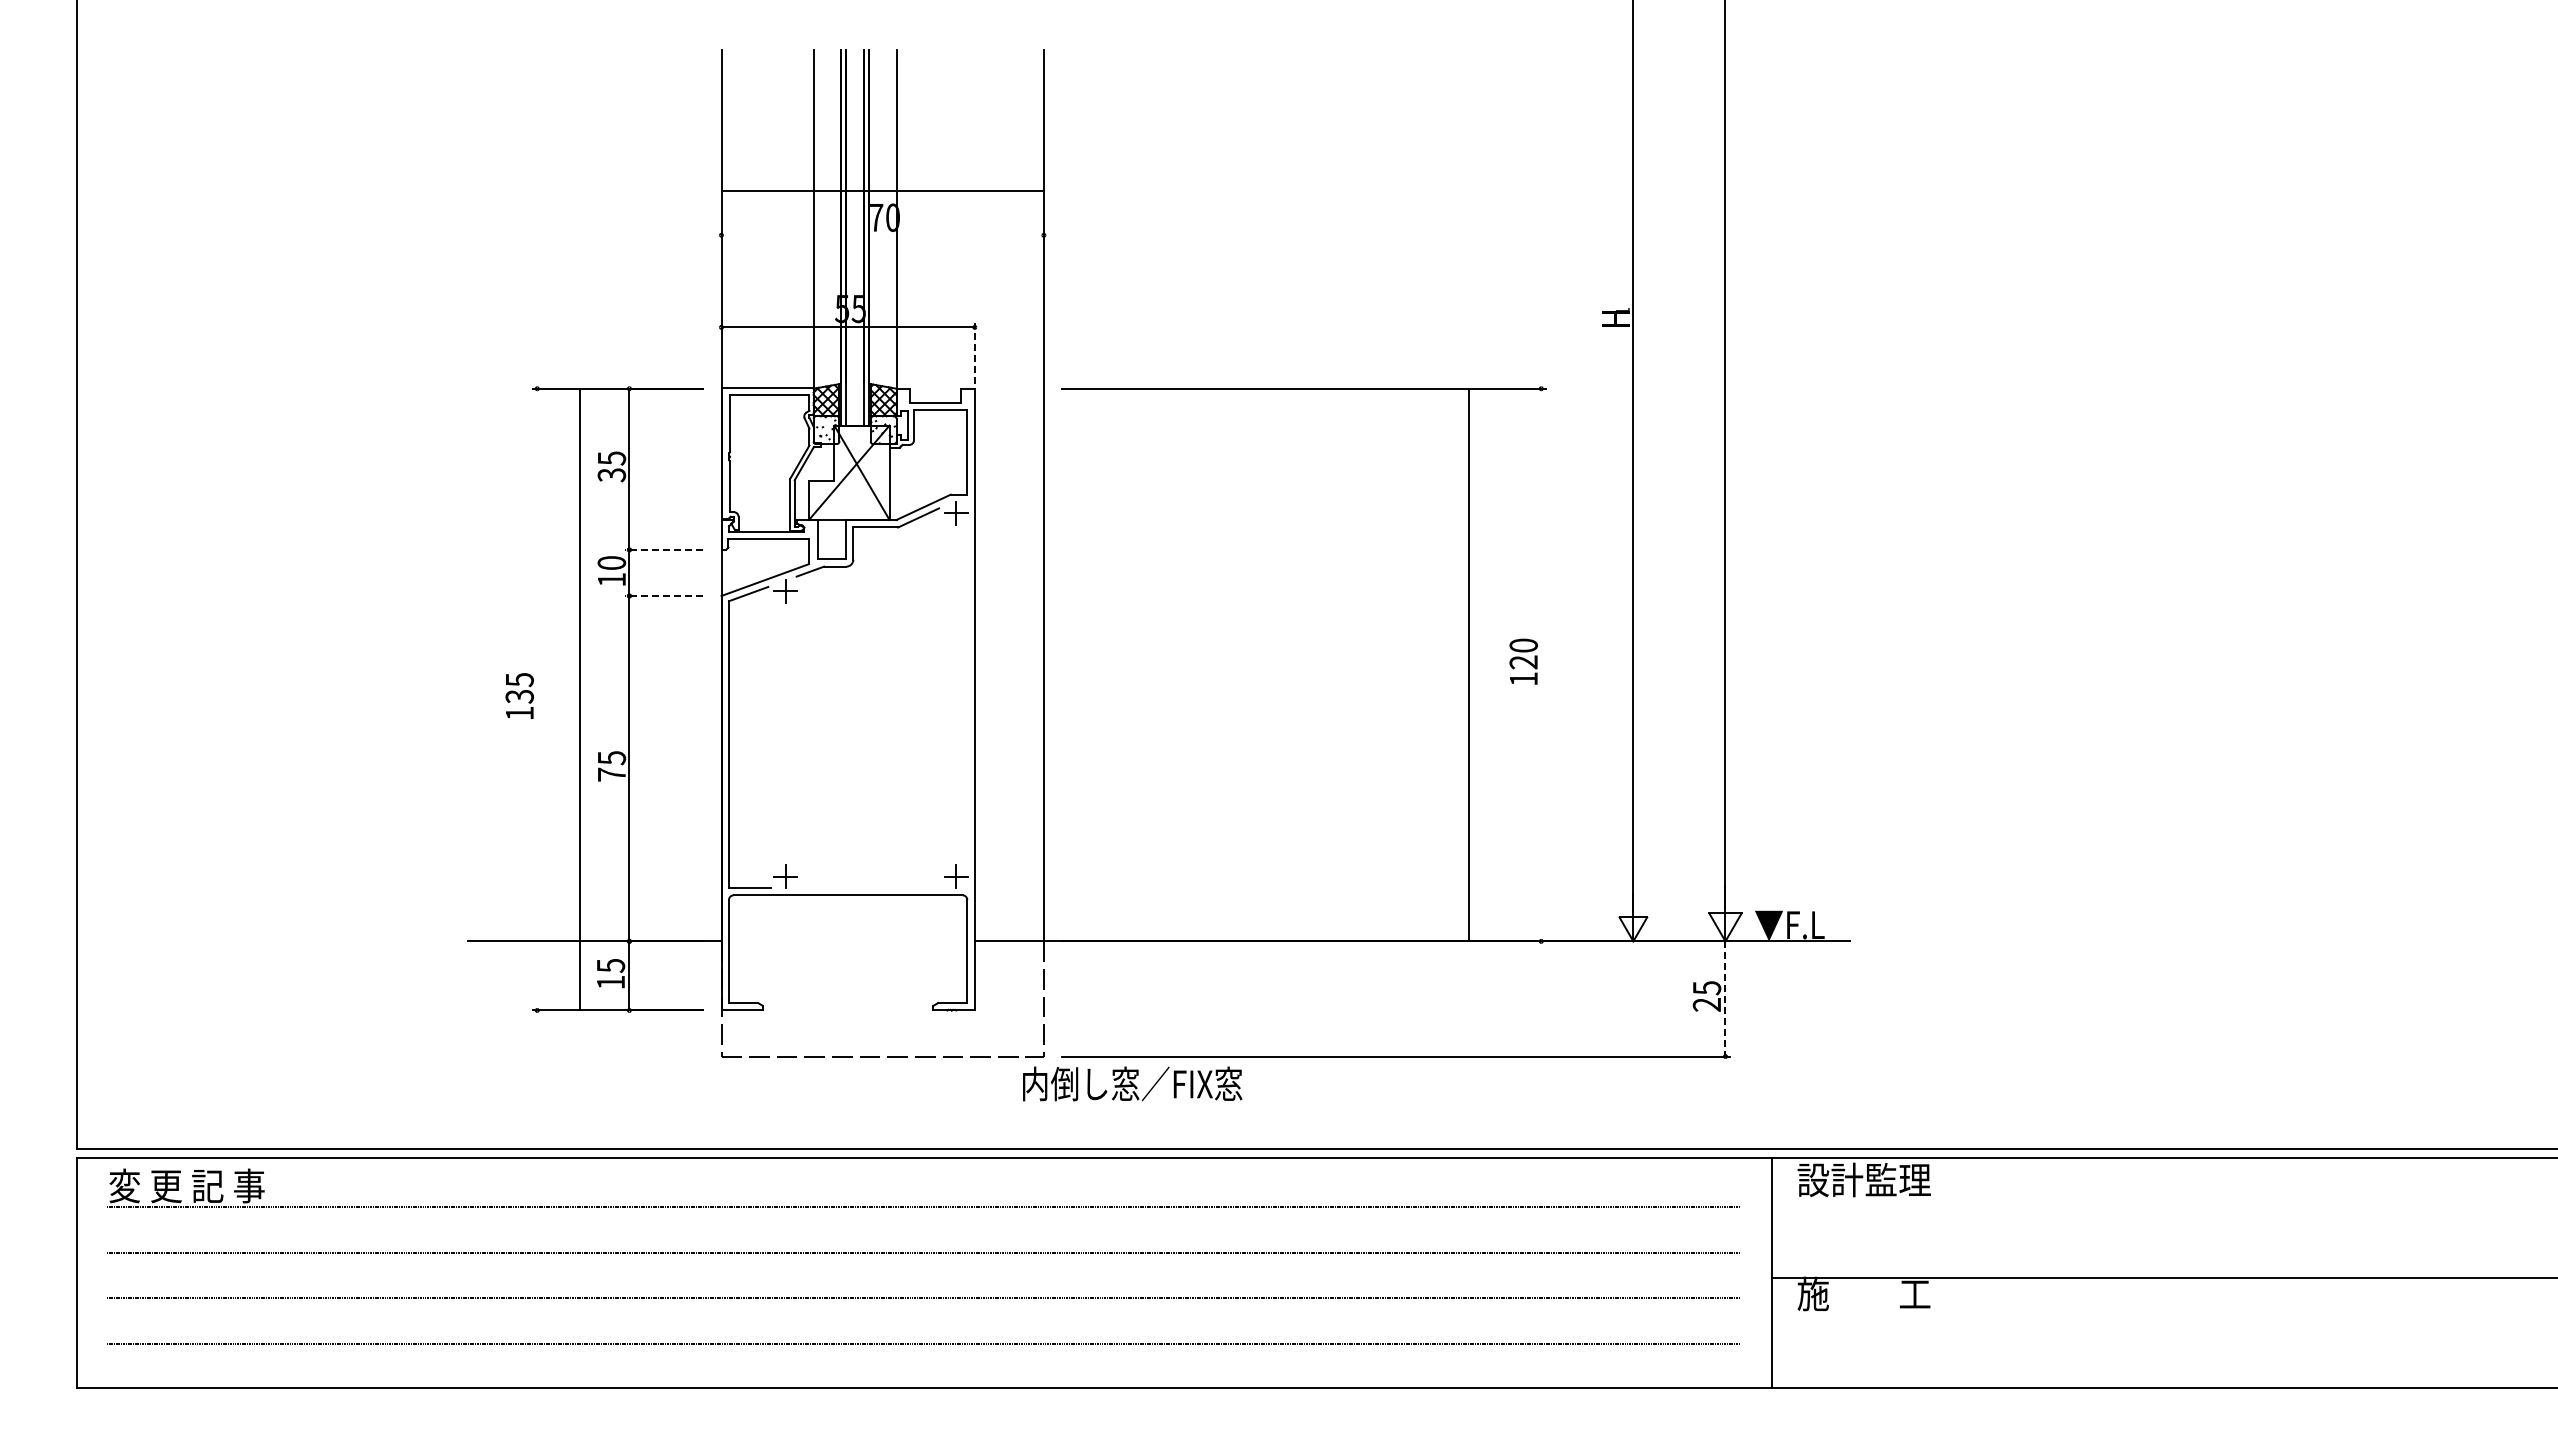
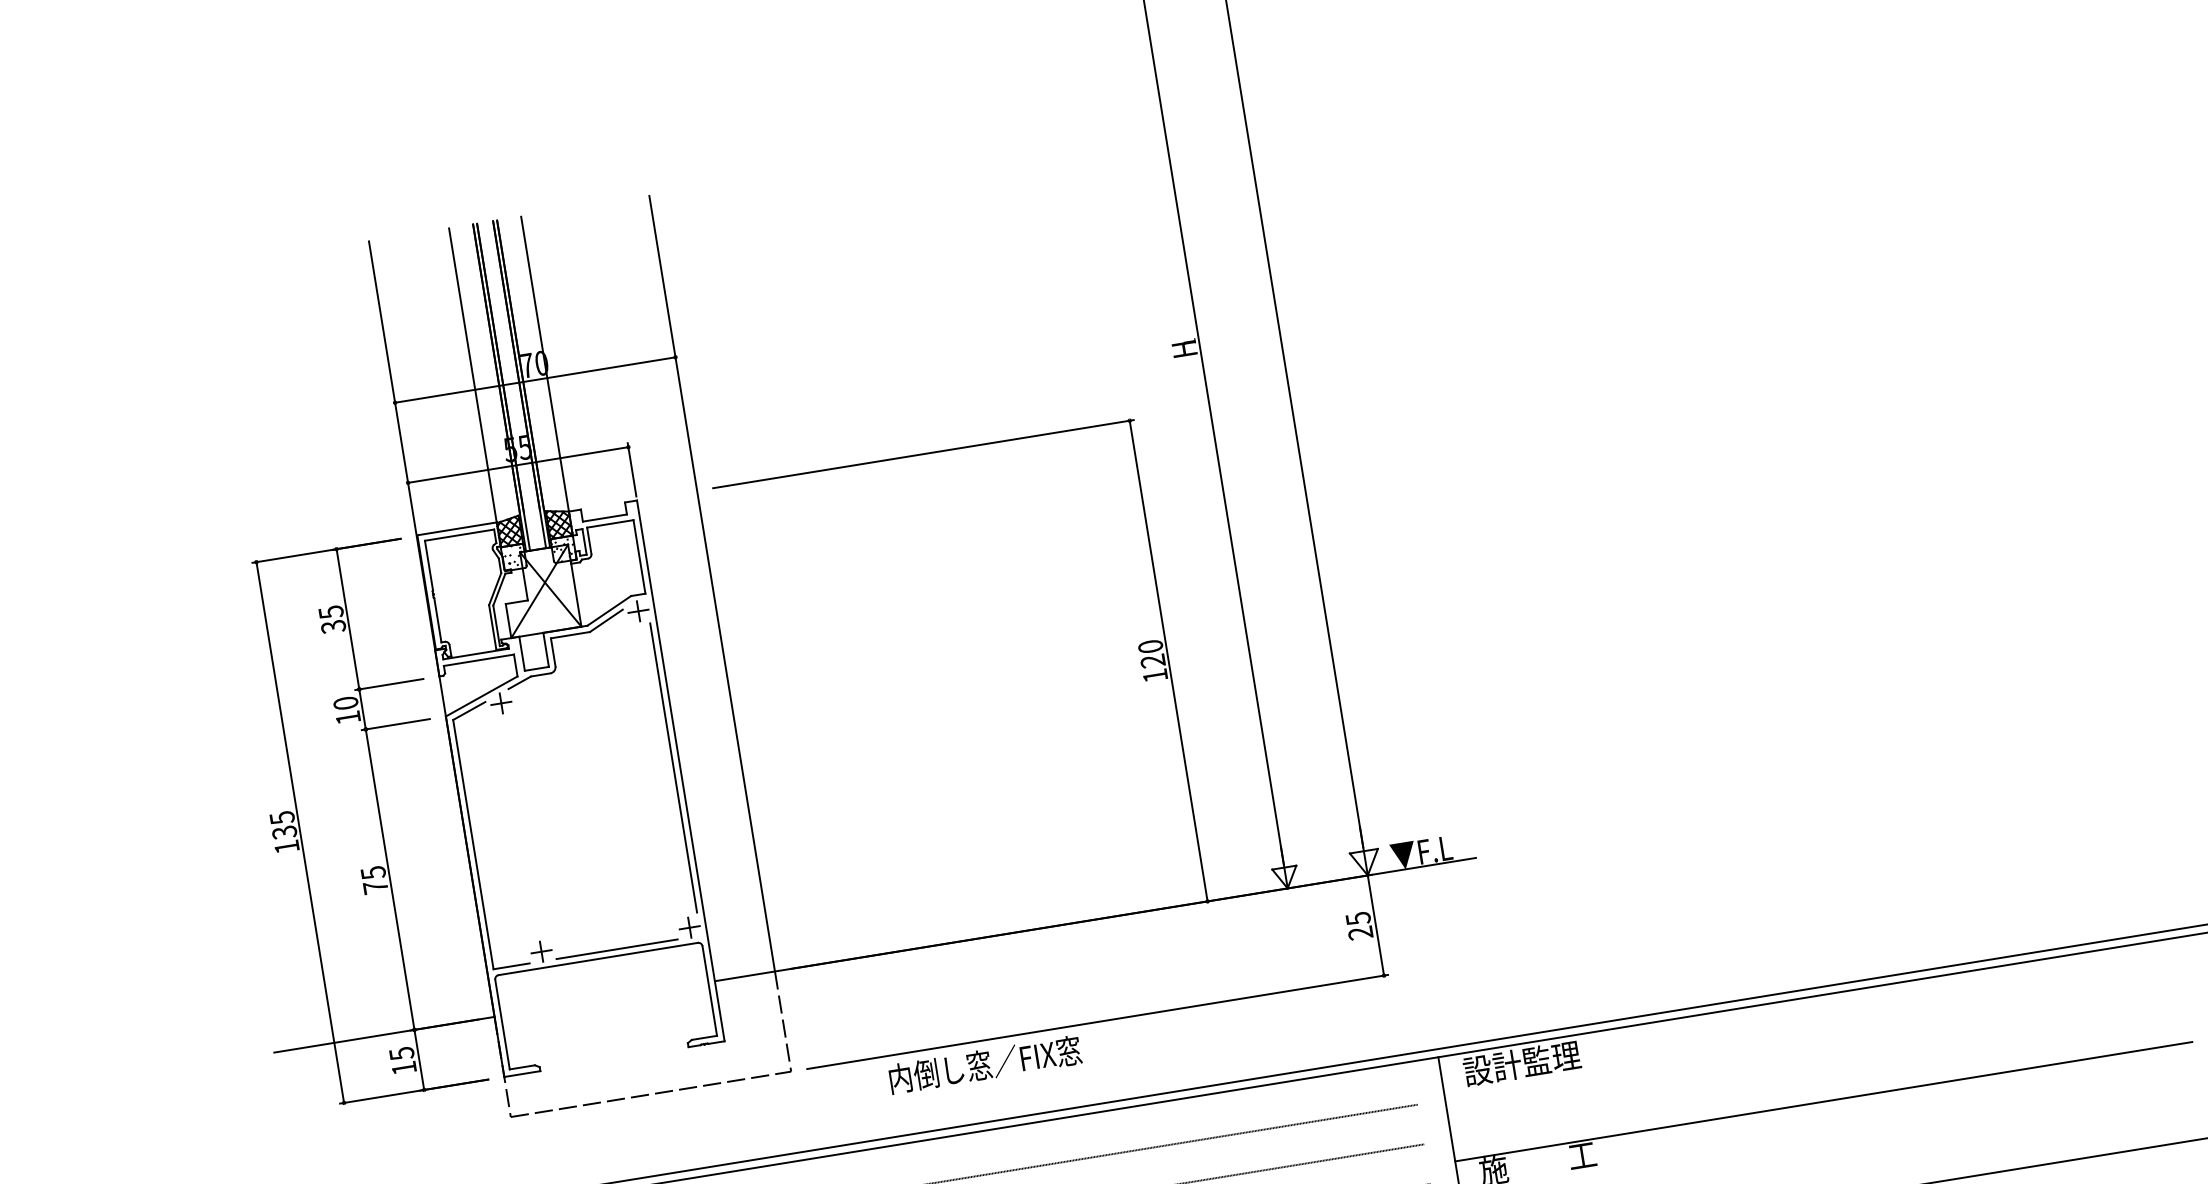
line: (882, 191) -> (535, 380), moved
line: (974, 353) -> (631, 469), dashed -> solid
line: (663, 549) -> (388, 684), dashed -> solid
line: (663, 595) -> (395, 724), dashed -> solid
line: (1469, 664) -> (1168, 660), moved
line: (967, 694) -> (673, 767), added
line: (580, 699) -> (300, 832), moved
line: (870, 887) -> (616, 949), added
line: (1725, 998) -> (1375, 925), dashed -> solid
text: (1132, 1083) -> (985, 1064), moved

